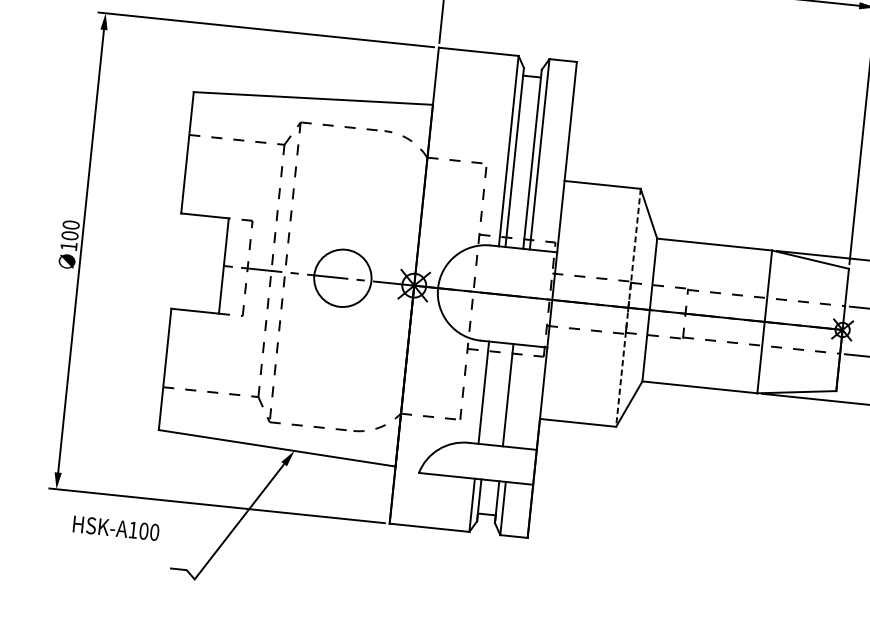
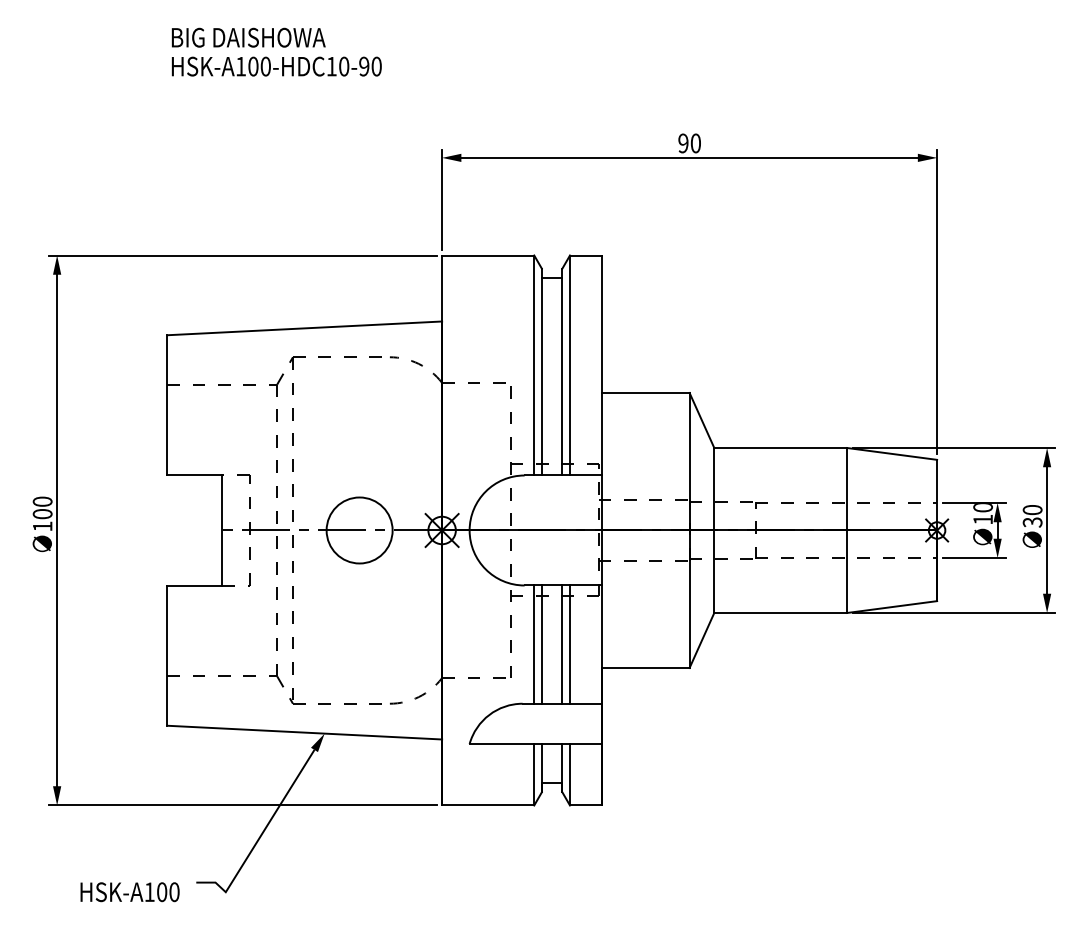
line: (628, 308) -> (689, 531), dashed -> solid
line: (490, 393) -> (541, 644), added
line: (514, 395) -> (569, 644), added
text: (115, 528) -> (129, 892), moved

